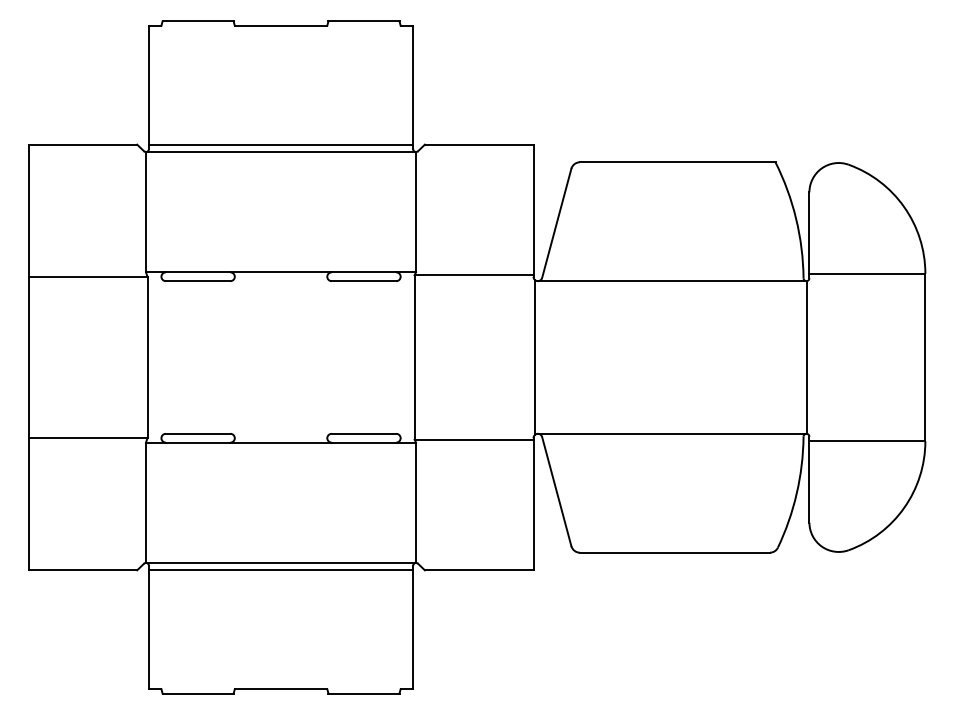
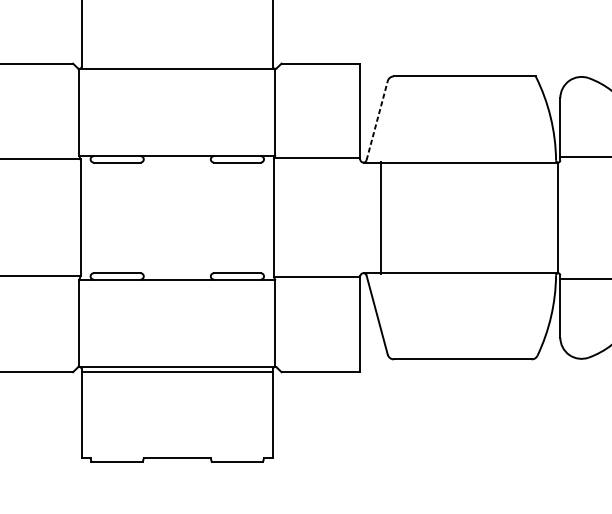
line: (280, 144) -> (176, 63), removed
line: (556, 222) -> (376, 120), solid -> dashed
line: (534, 357) -> (380, 217), moved

